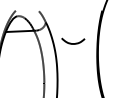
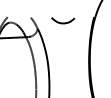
curve: (75, 42) -> (65, 21), moved

